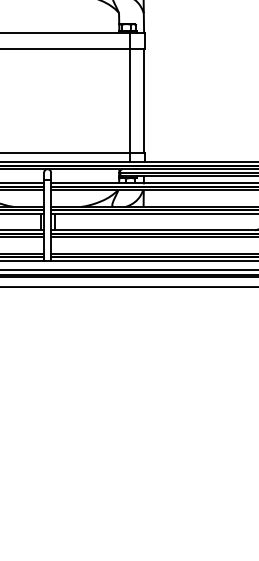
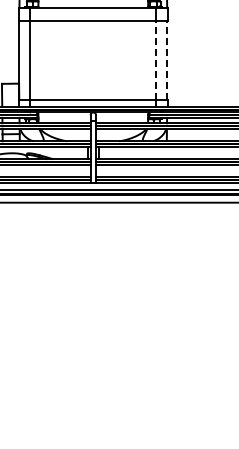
line: (130, 101) -> (156, 60), solid -> dashed
line: (144, 101) -> (167, 60), solid -> dashed

